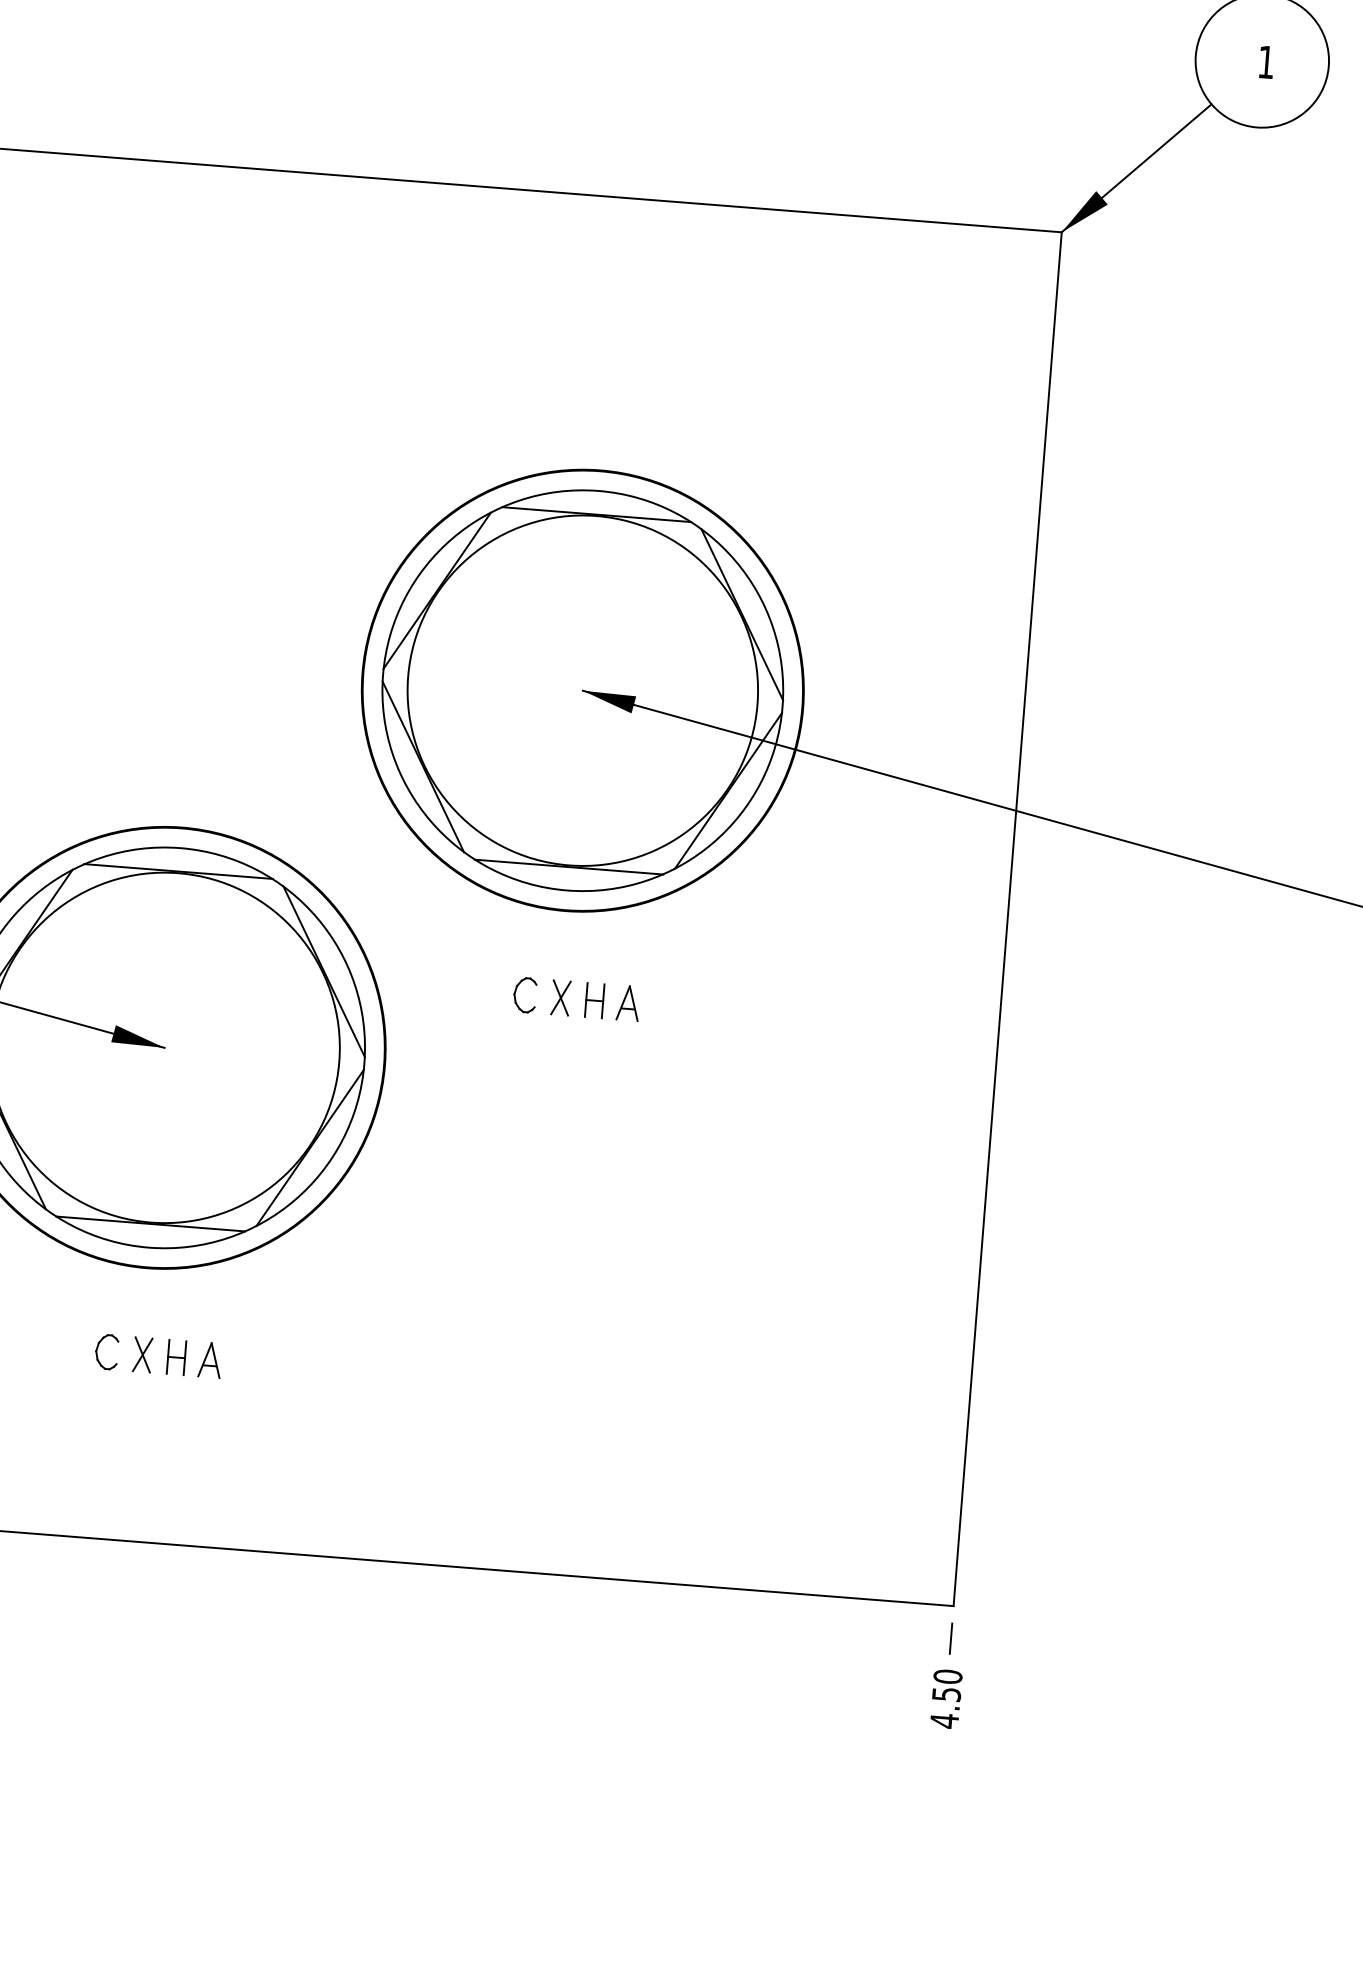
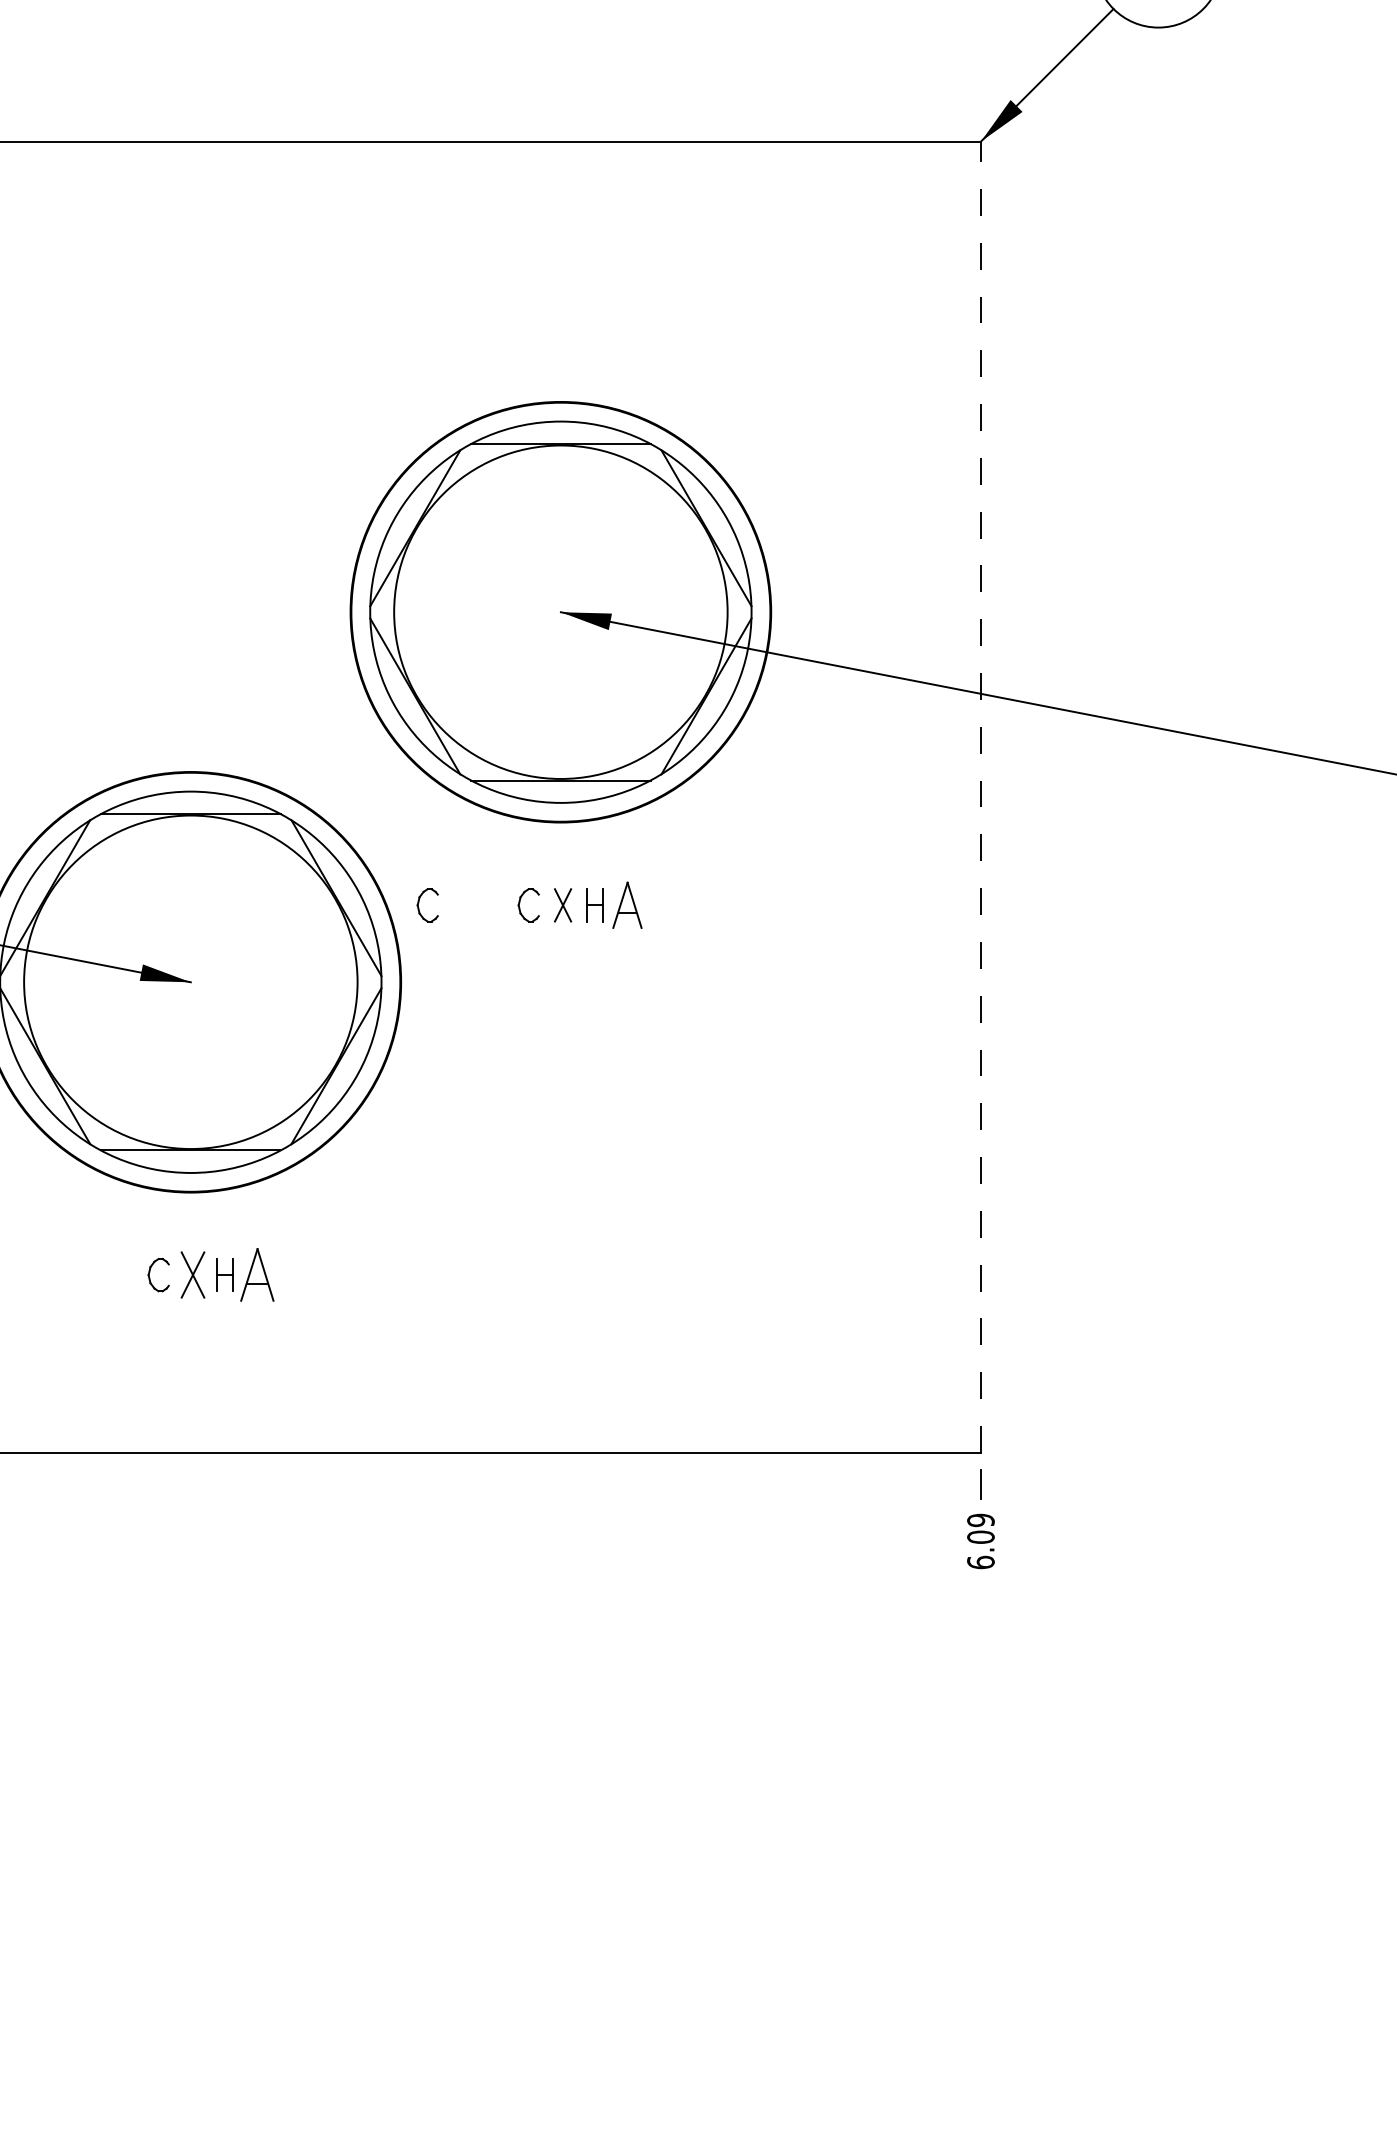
line: (1007, 919) -> (980, 797), solid -> dashed
part: (410, 988) -> (419, 907), added
part: (628, 1003) -> (627, 905), size x1.4
part: (142, 1355) -> (192, 1275), size x1.4
part: (210, 1360) -> (257, 1275), size x1.6
text: (945, 1698) -> (980, 1541), 4.50 -> 6.09

